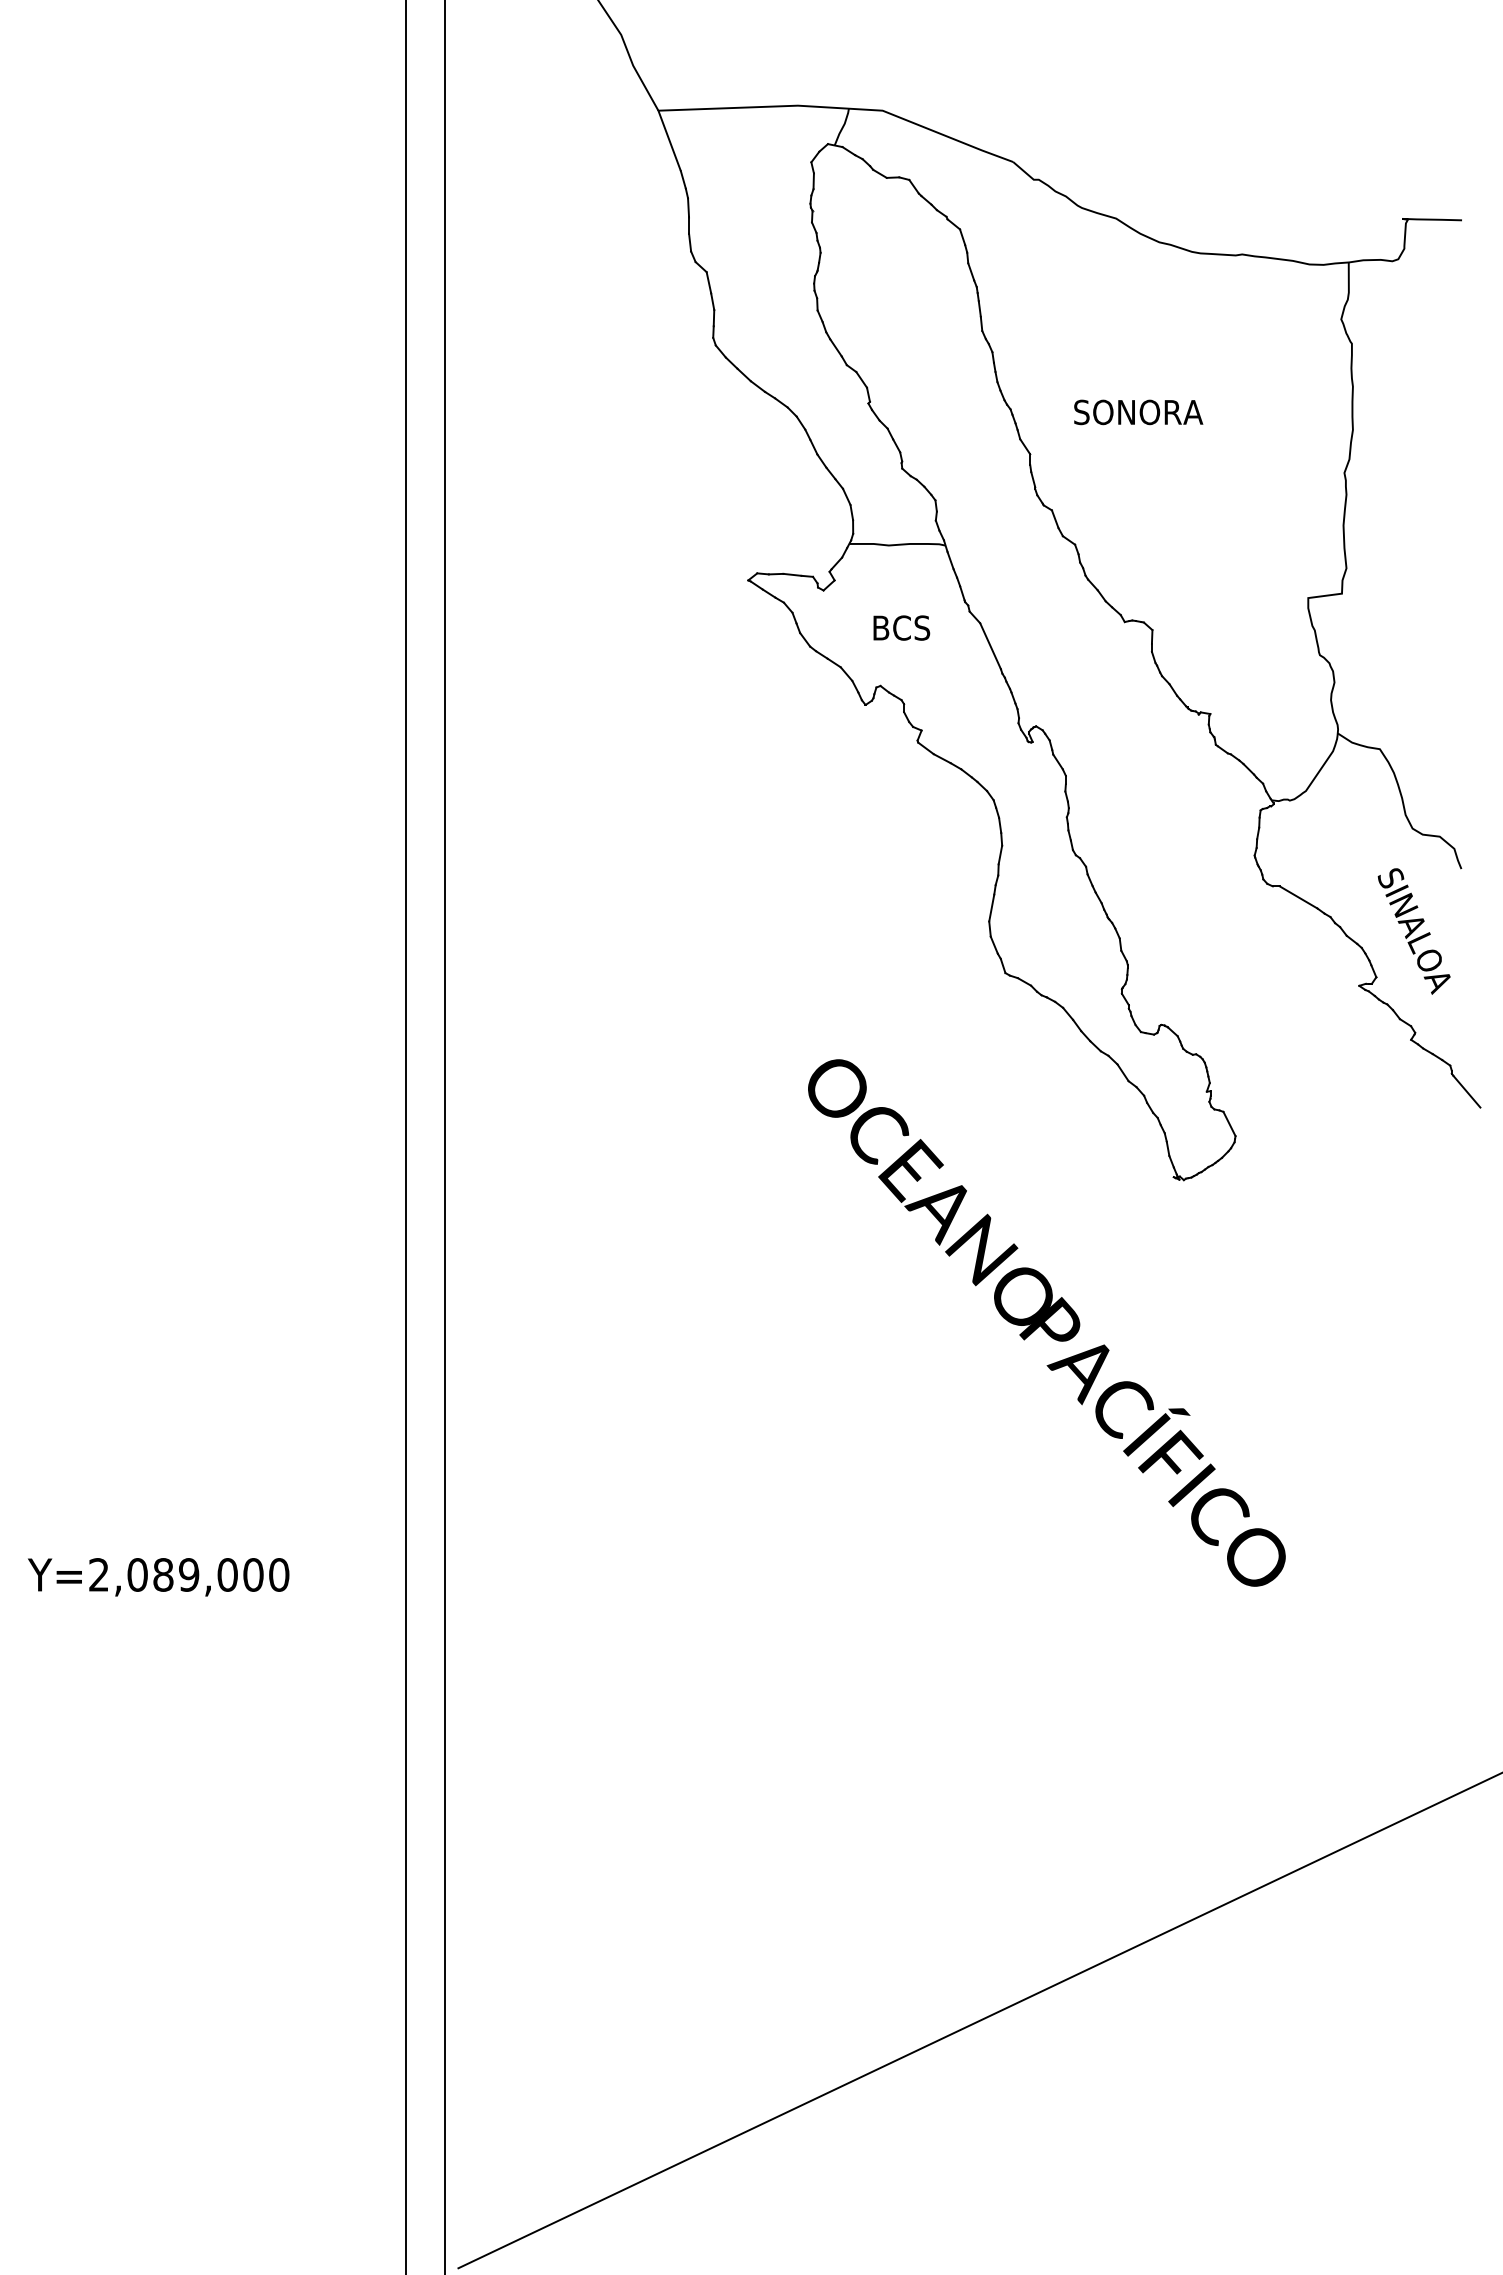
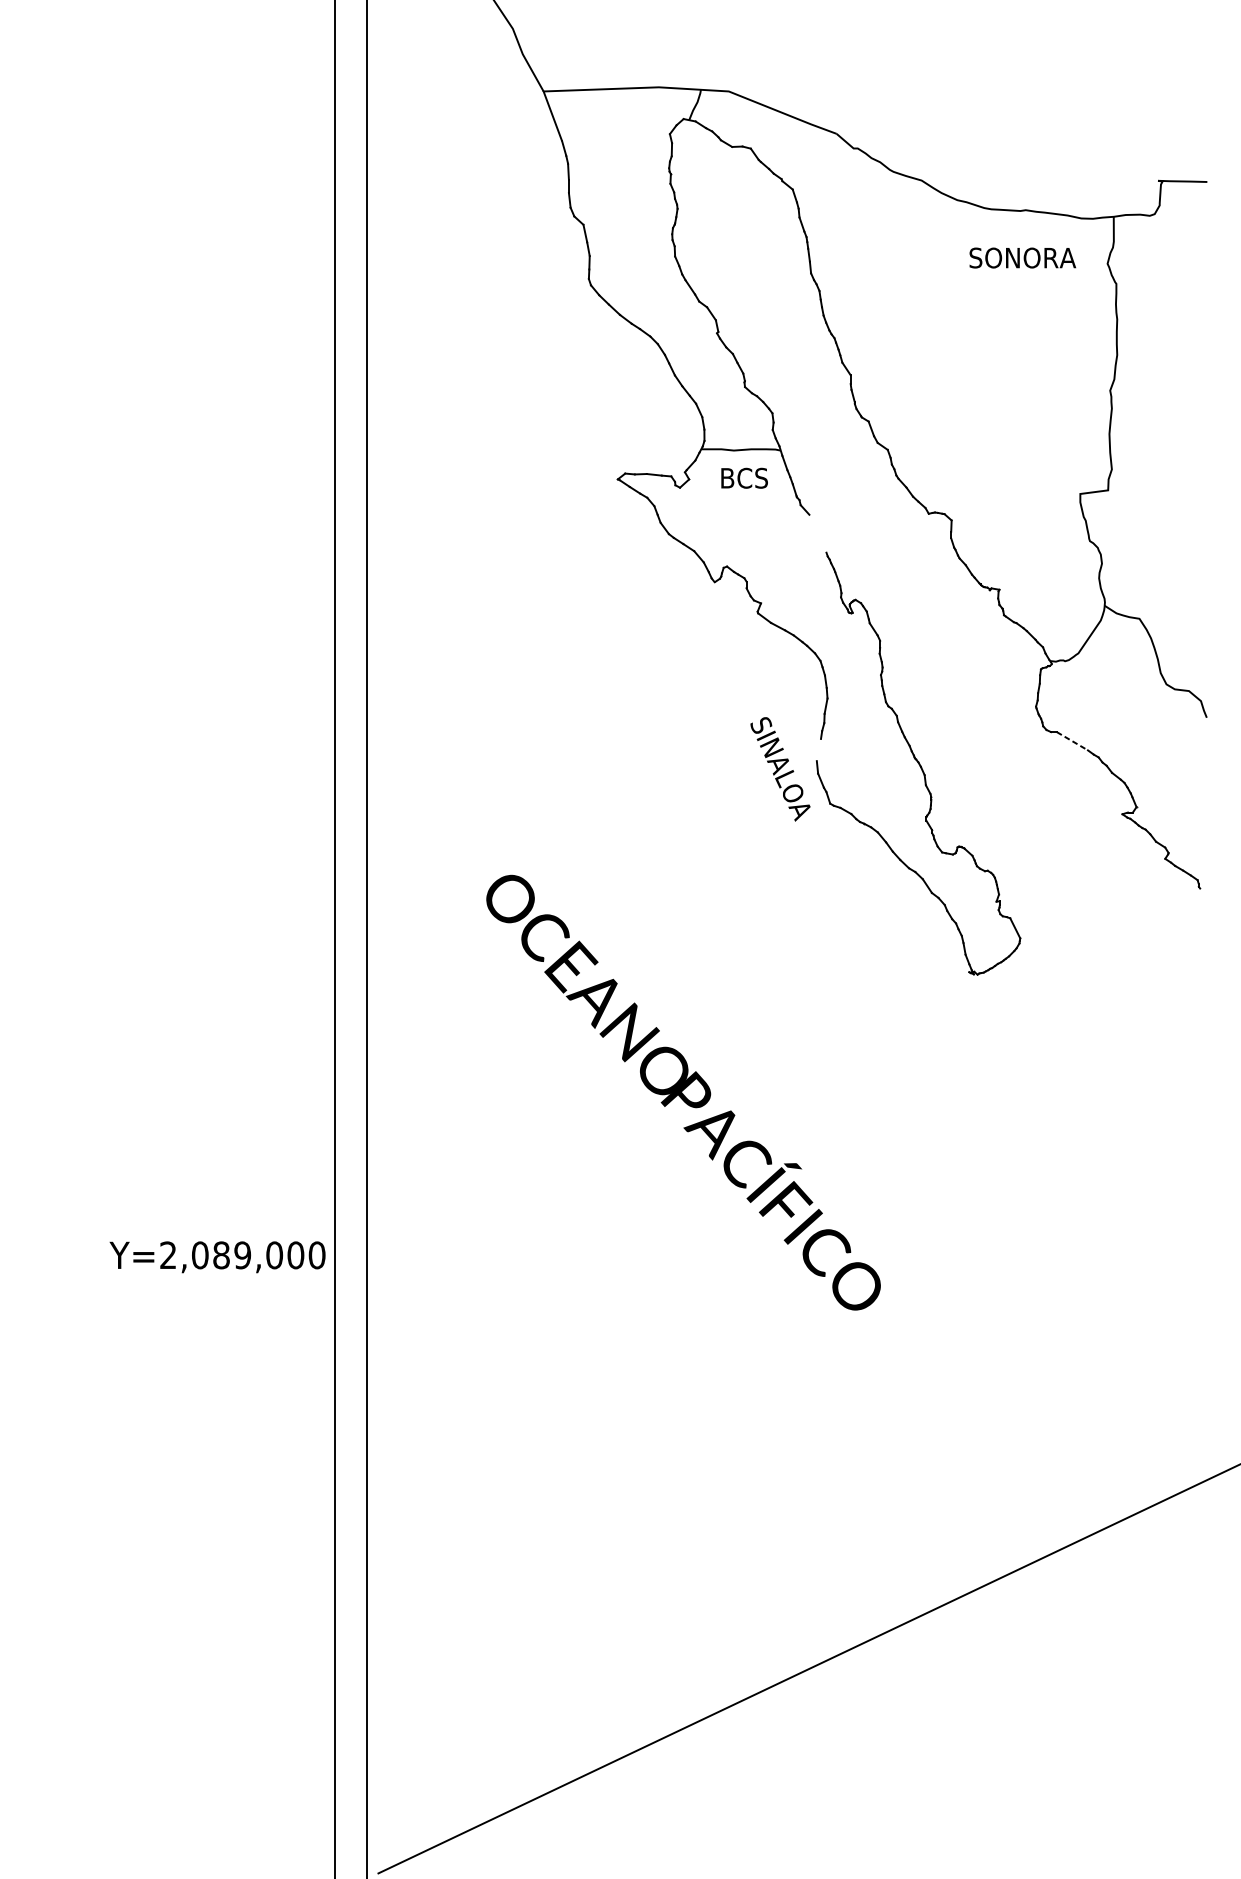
text: (1138, 412) -> (1022, 258), moved
text: (901, 627) -> (744, 477), moved
line: (990, 646) -> (817, 533), removed
line: (1298, 897) -> (1072, 741), solid -> dashed
line: (991, 907) -> (818, 749), removed
text: (1413, 931) -> (779, 769), moved
line: (1466, 1091) -> (1211, 901), removed
text: (1046, 1322) -> (683, 1092), moved
text: (158, 1577) -> (217, 1257), moved

